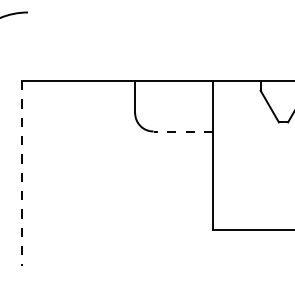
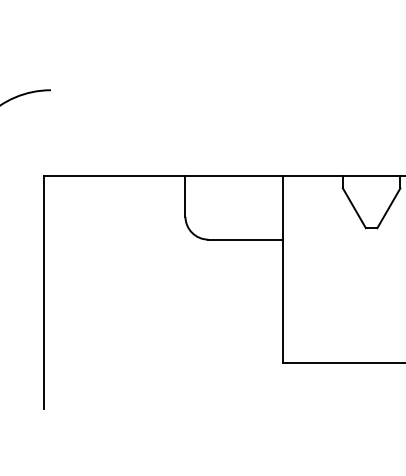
line: (183, 131) -> (245, 239), dashed -> solid
line: (22, 174) -> (43, 293), dashed -> solid

